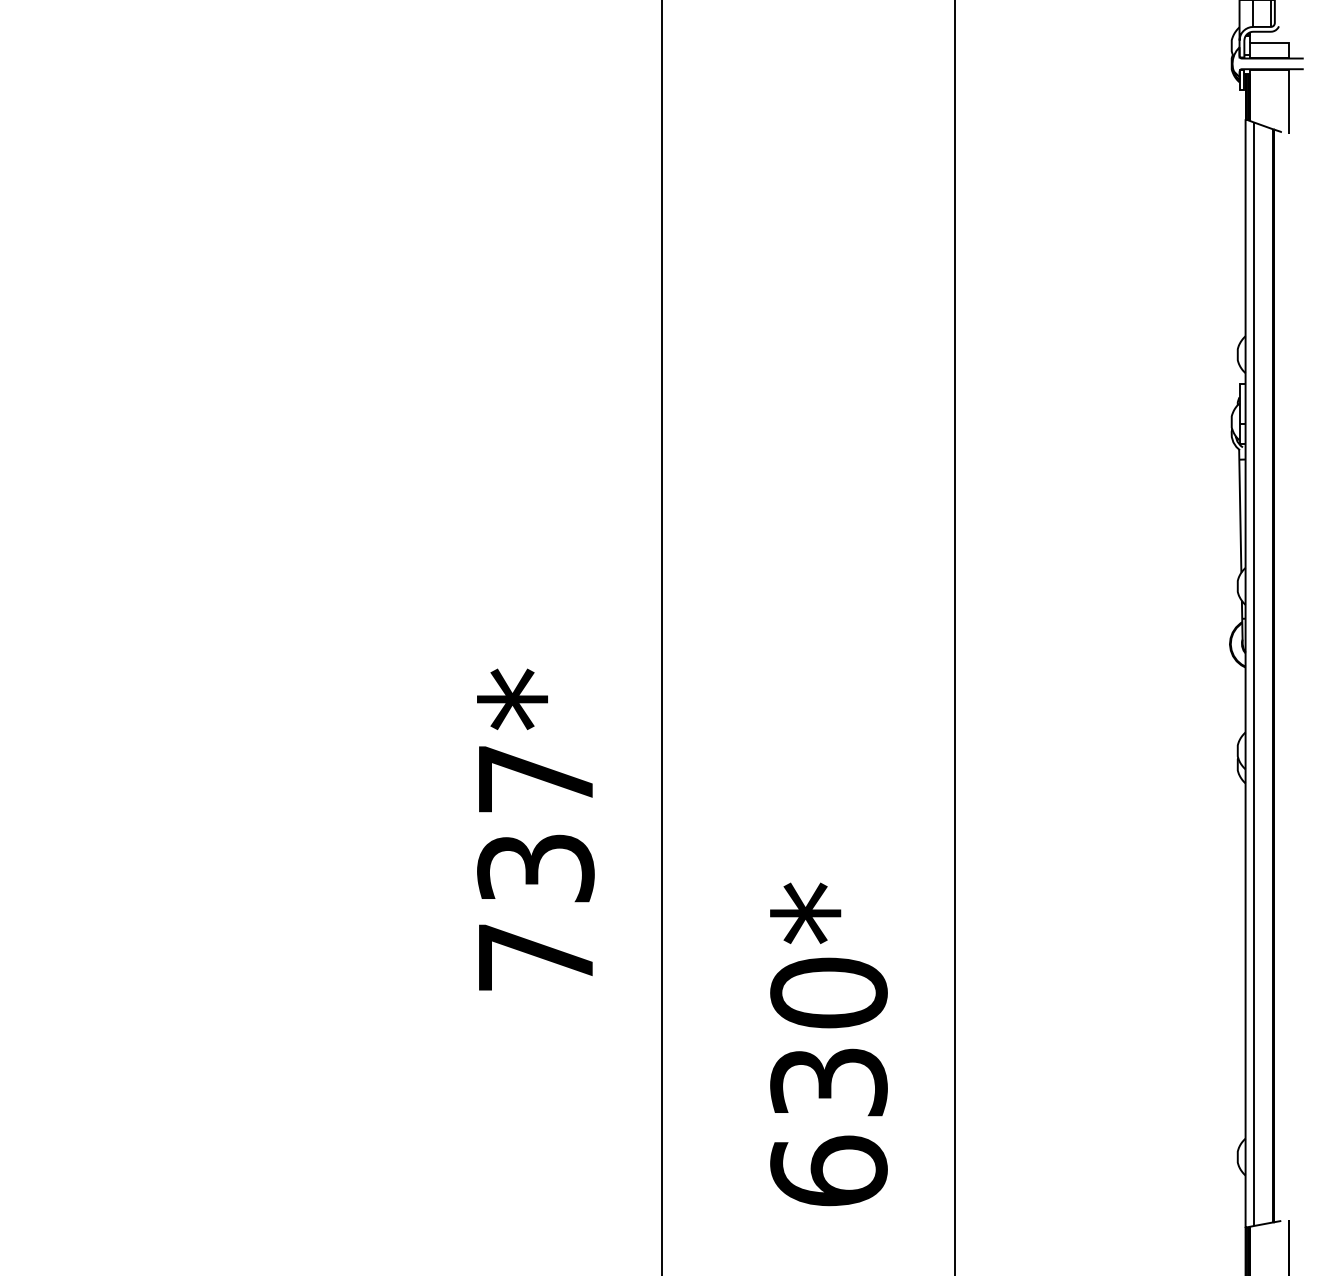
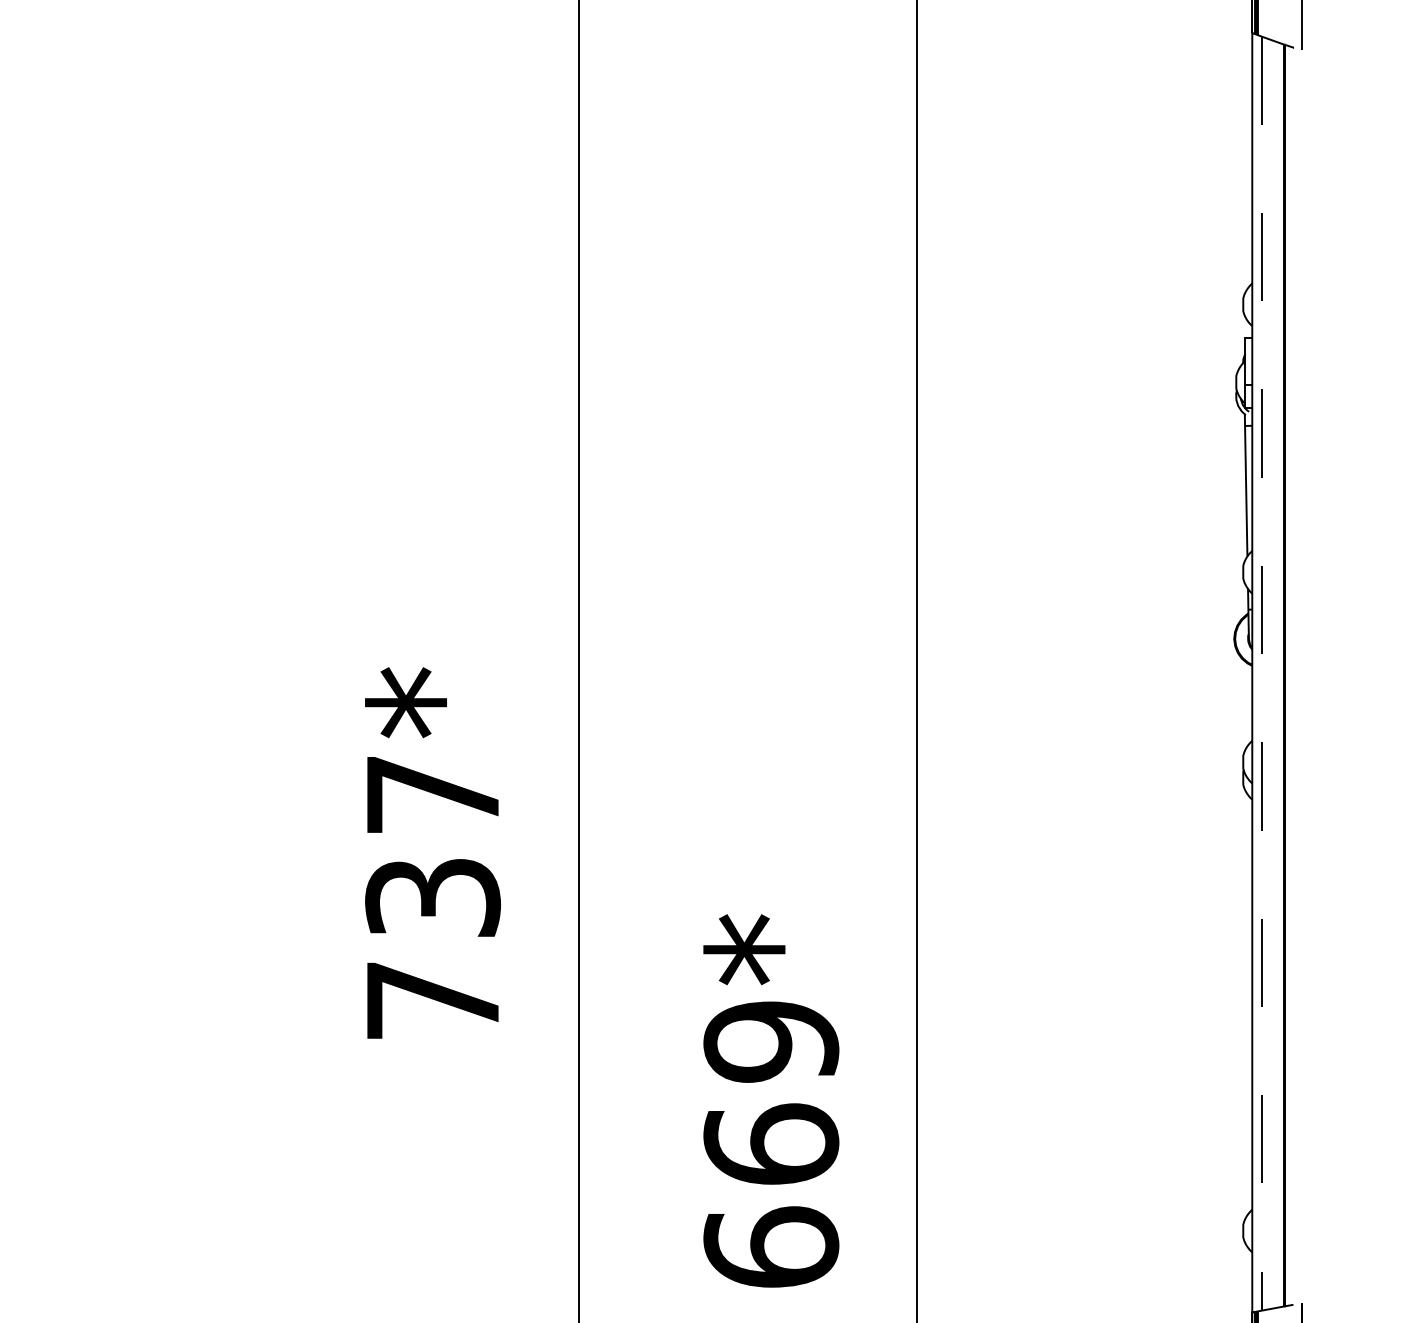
line: (1253, 674) -> (1261, 673), solid -> dashed
text: (828, 1036) -> (770, 1091), 630* -> 669*

